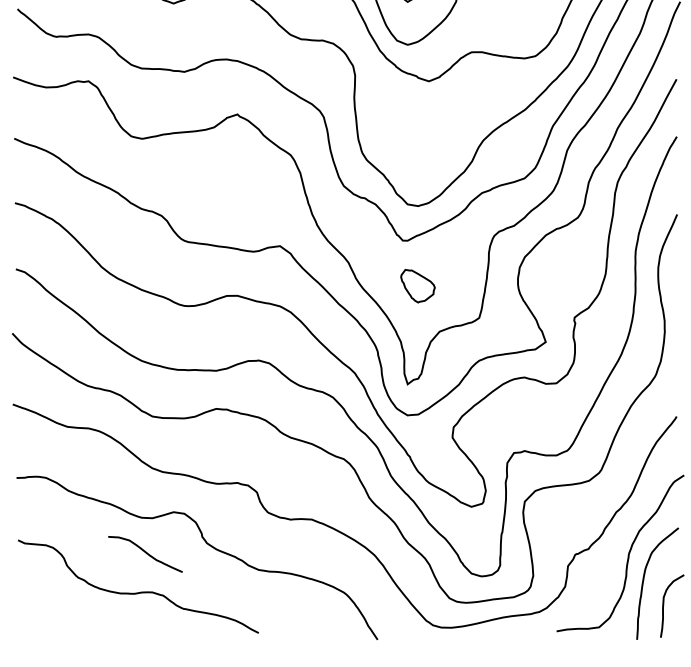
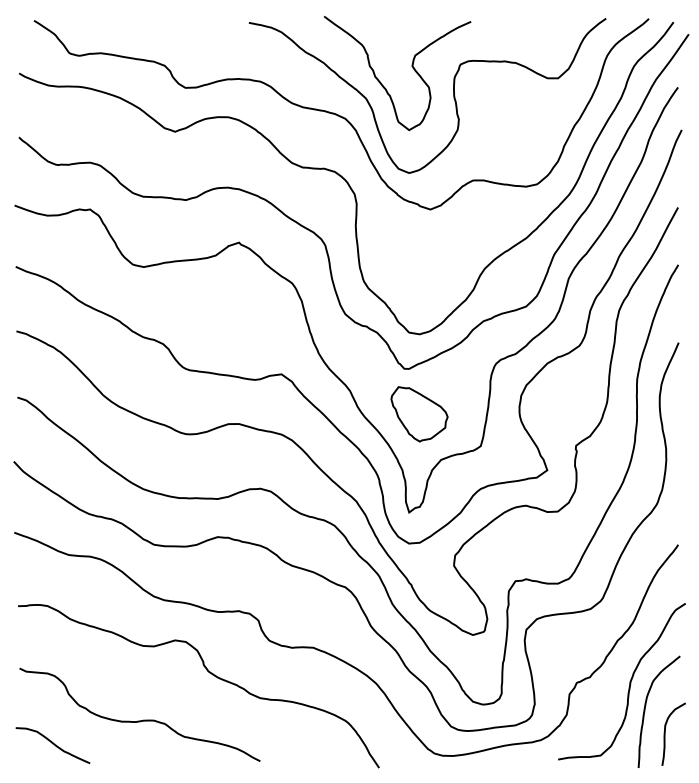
part: (417, 286) -> (419, 414), size x1.67
curve: (144, 553) -> (52, 744), moved

